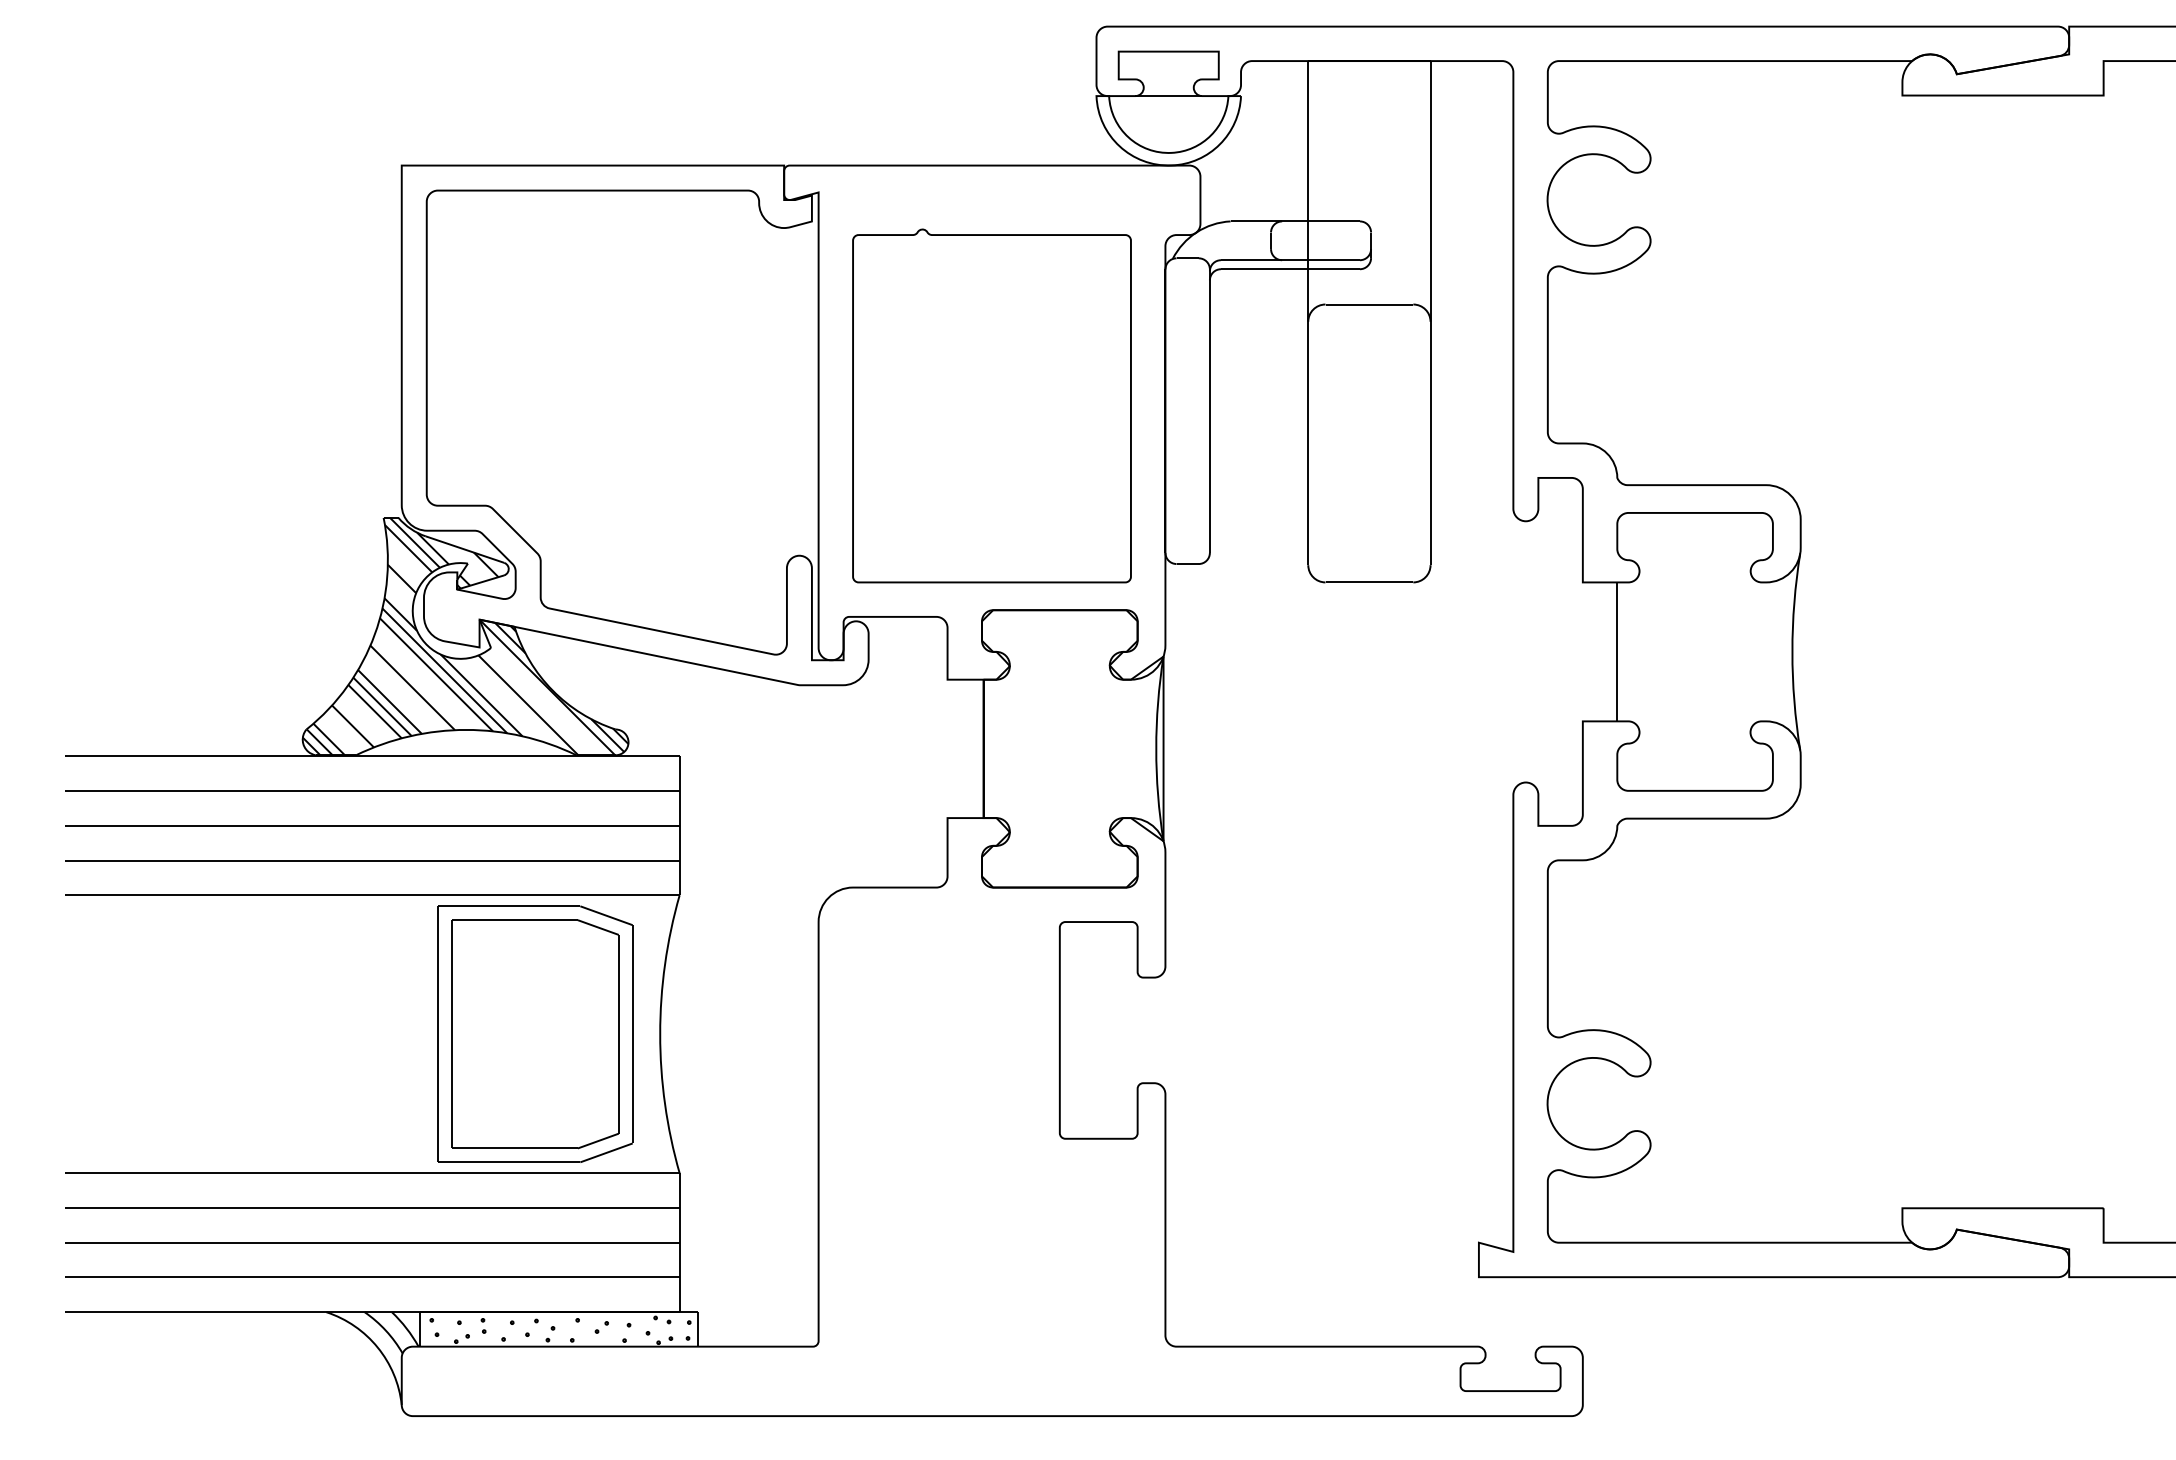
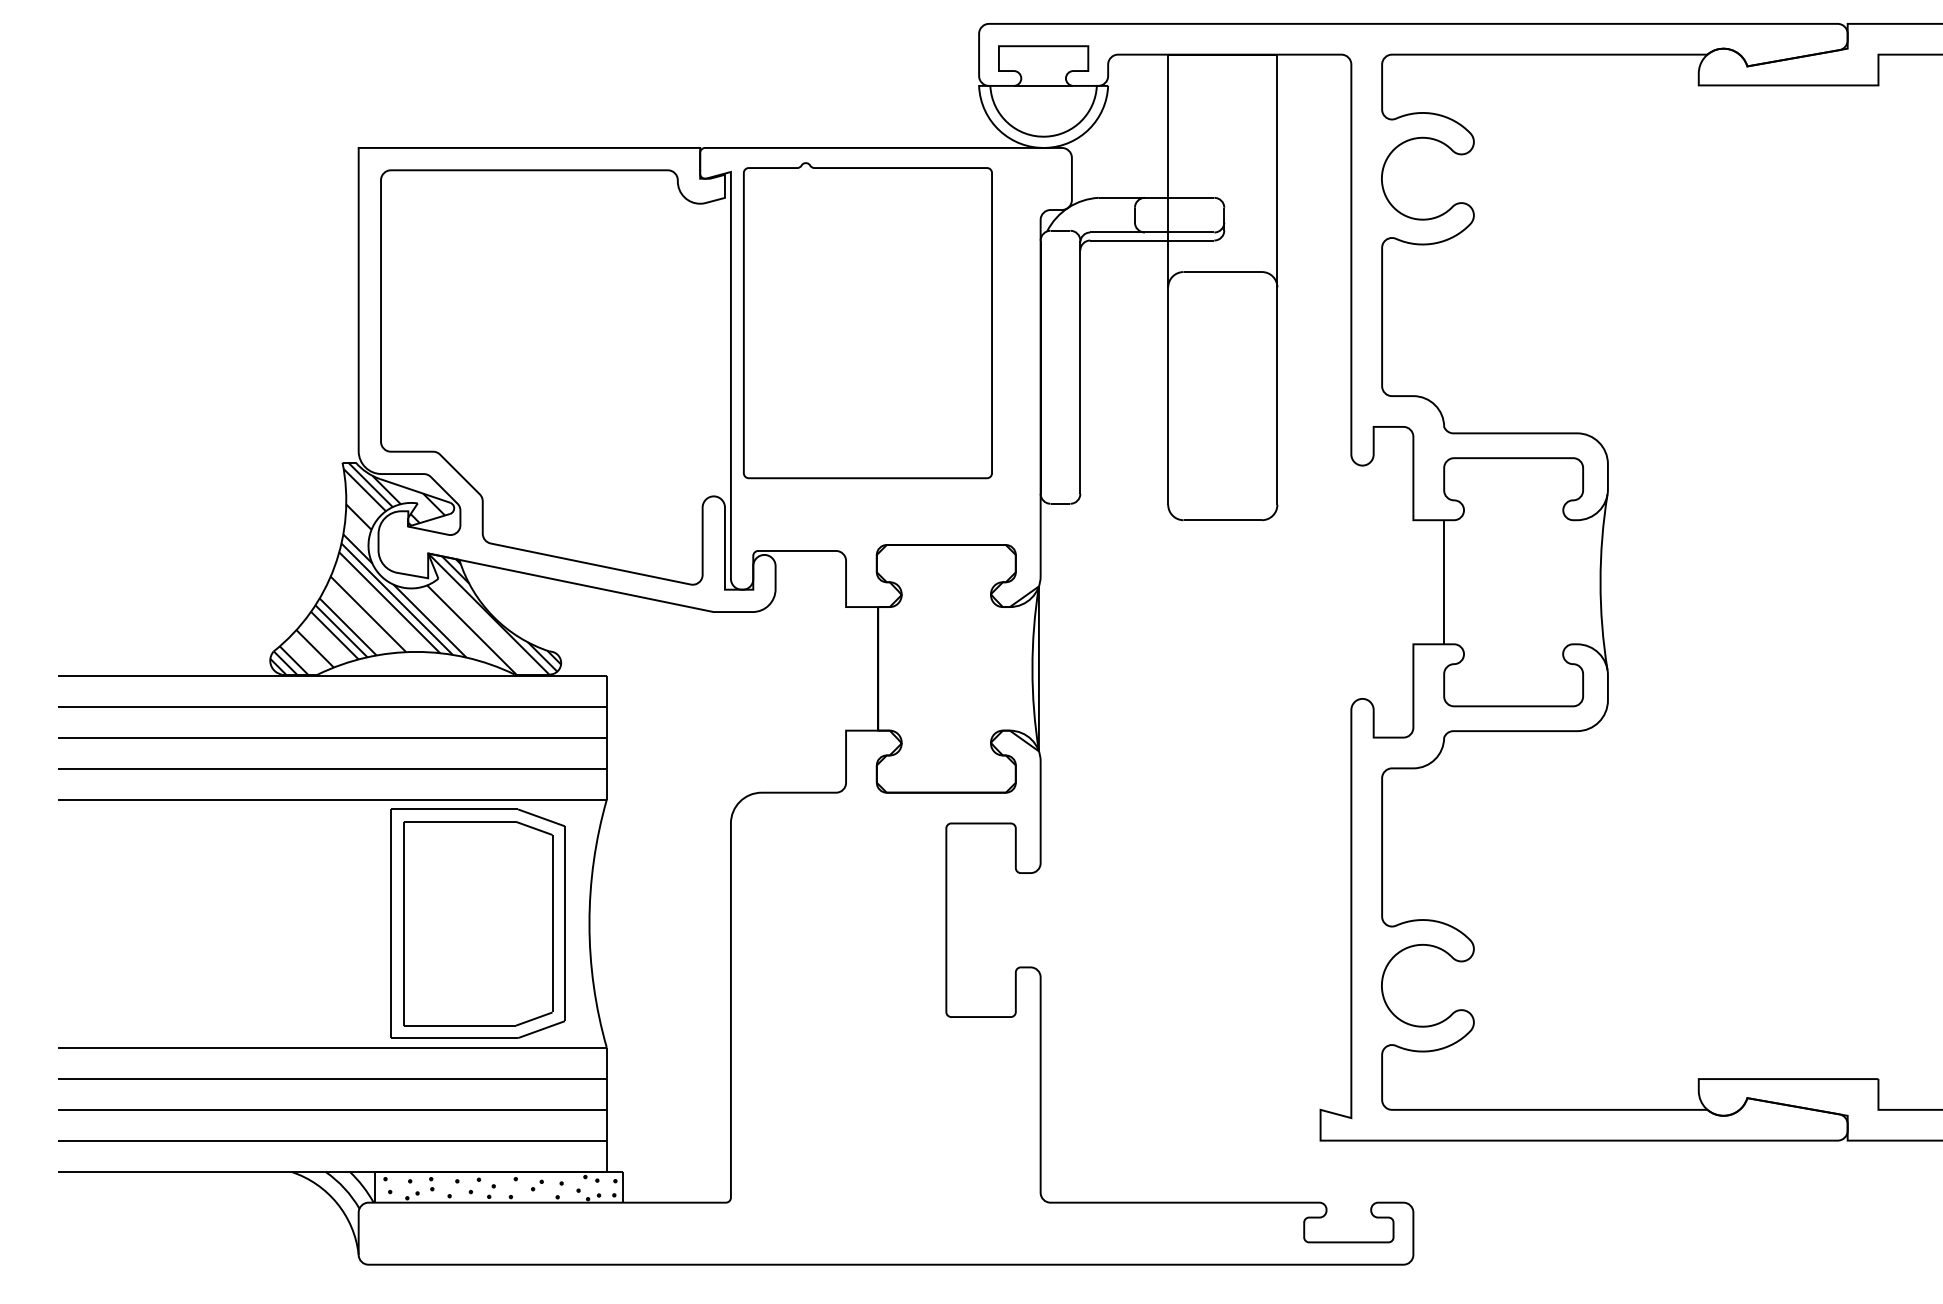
part: (991, 405) -> (867, 320), moved

